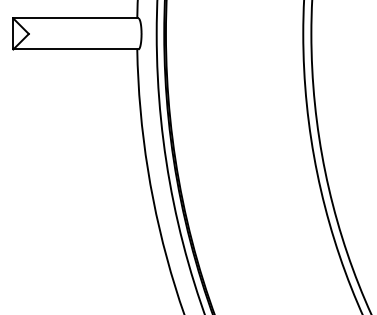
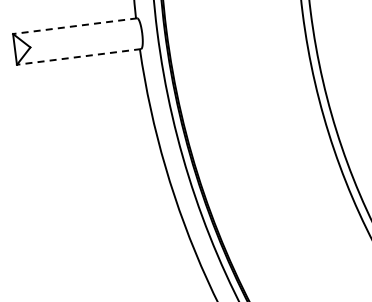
line: (75, 18) -> (74, 26), solid -> dashed
line: (75, 49) -> (78, 56), solid -> dashed

